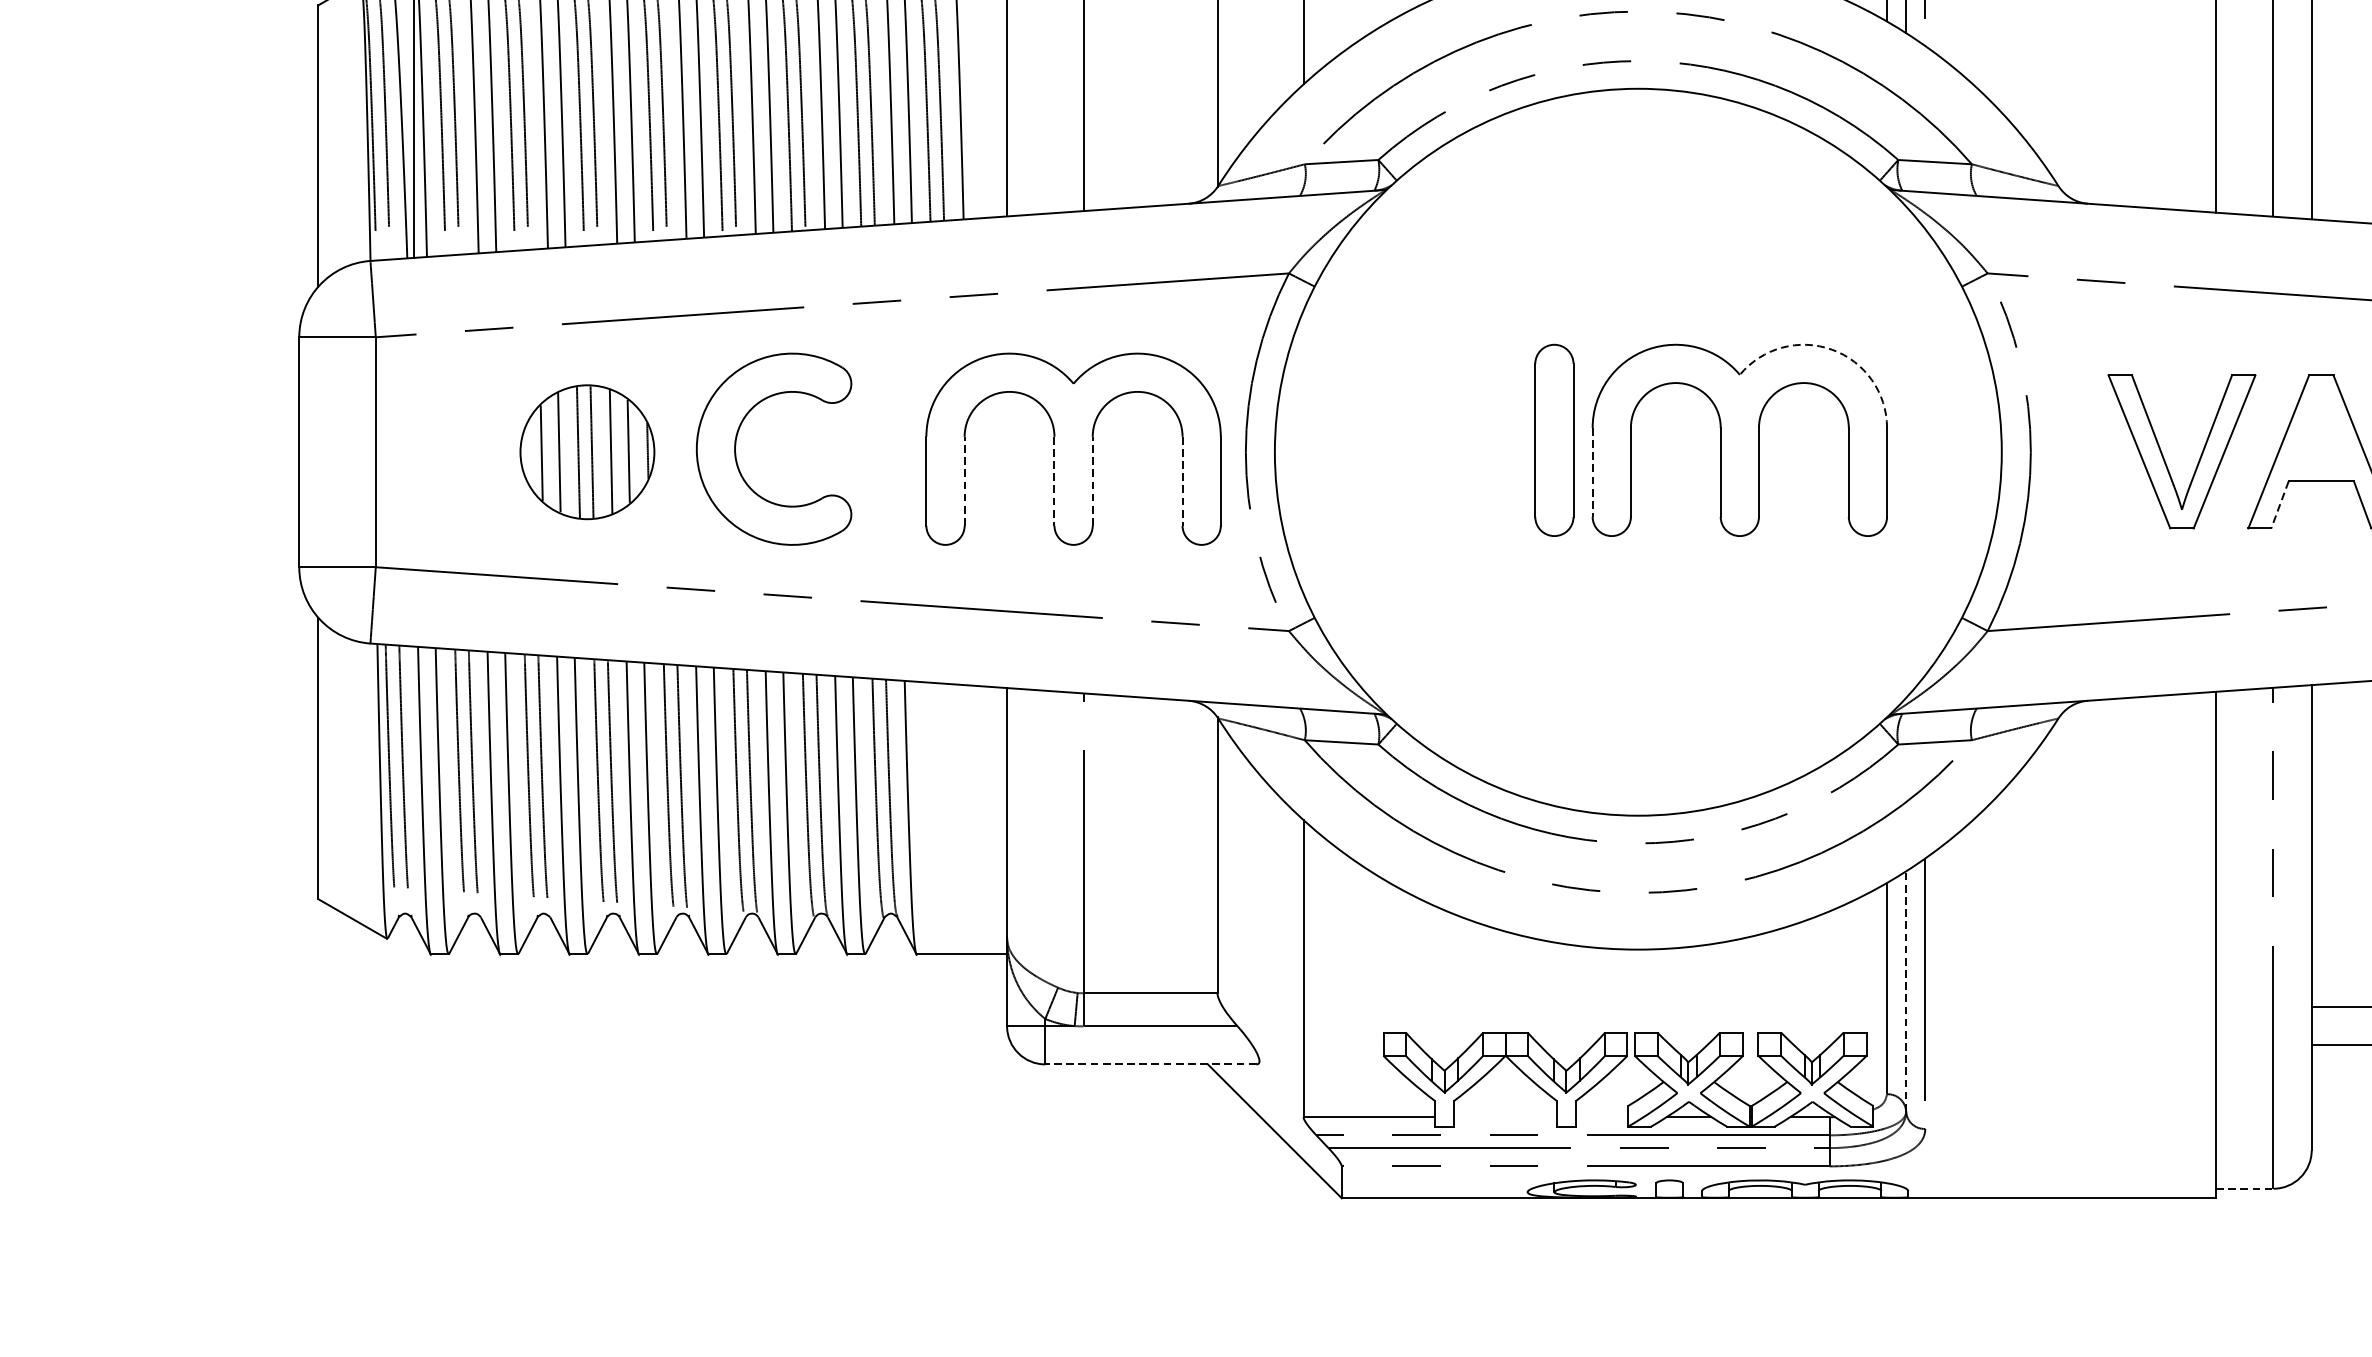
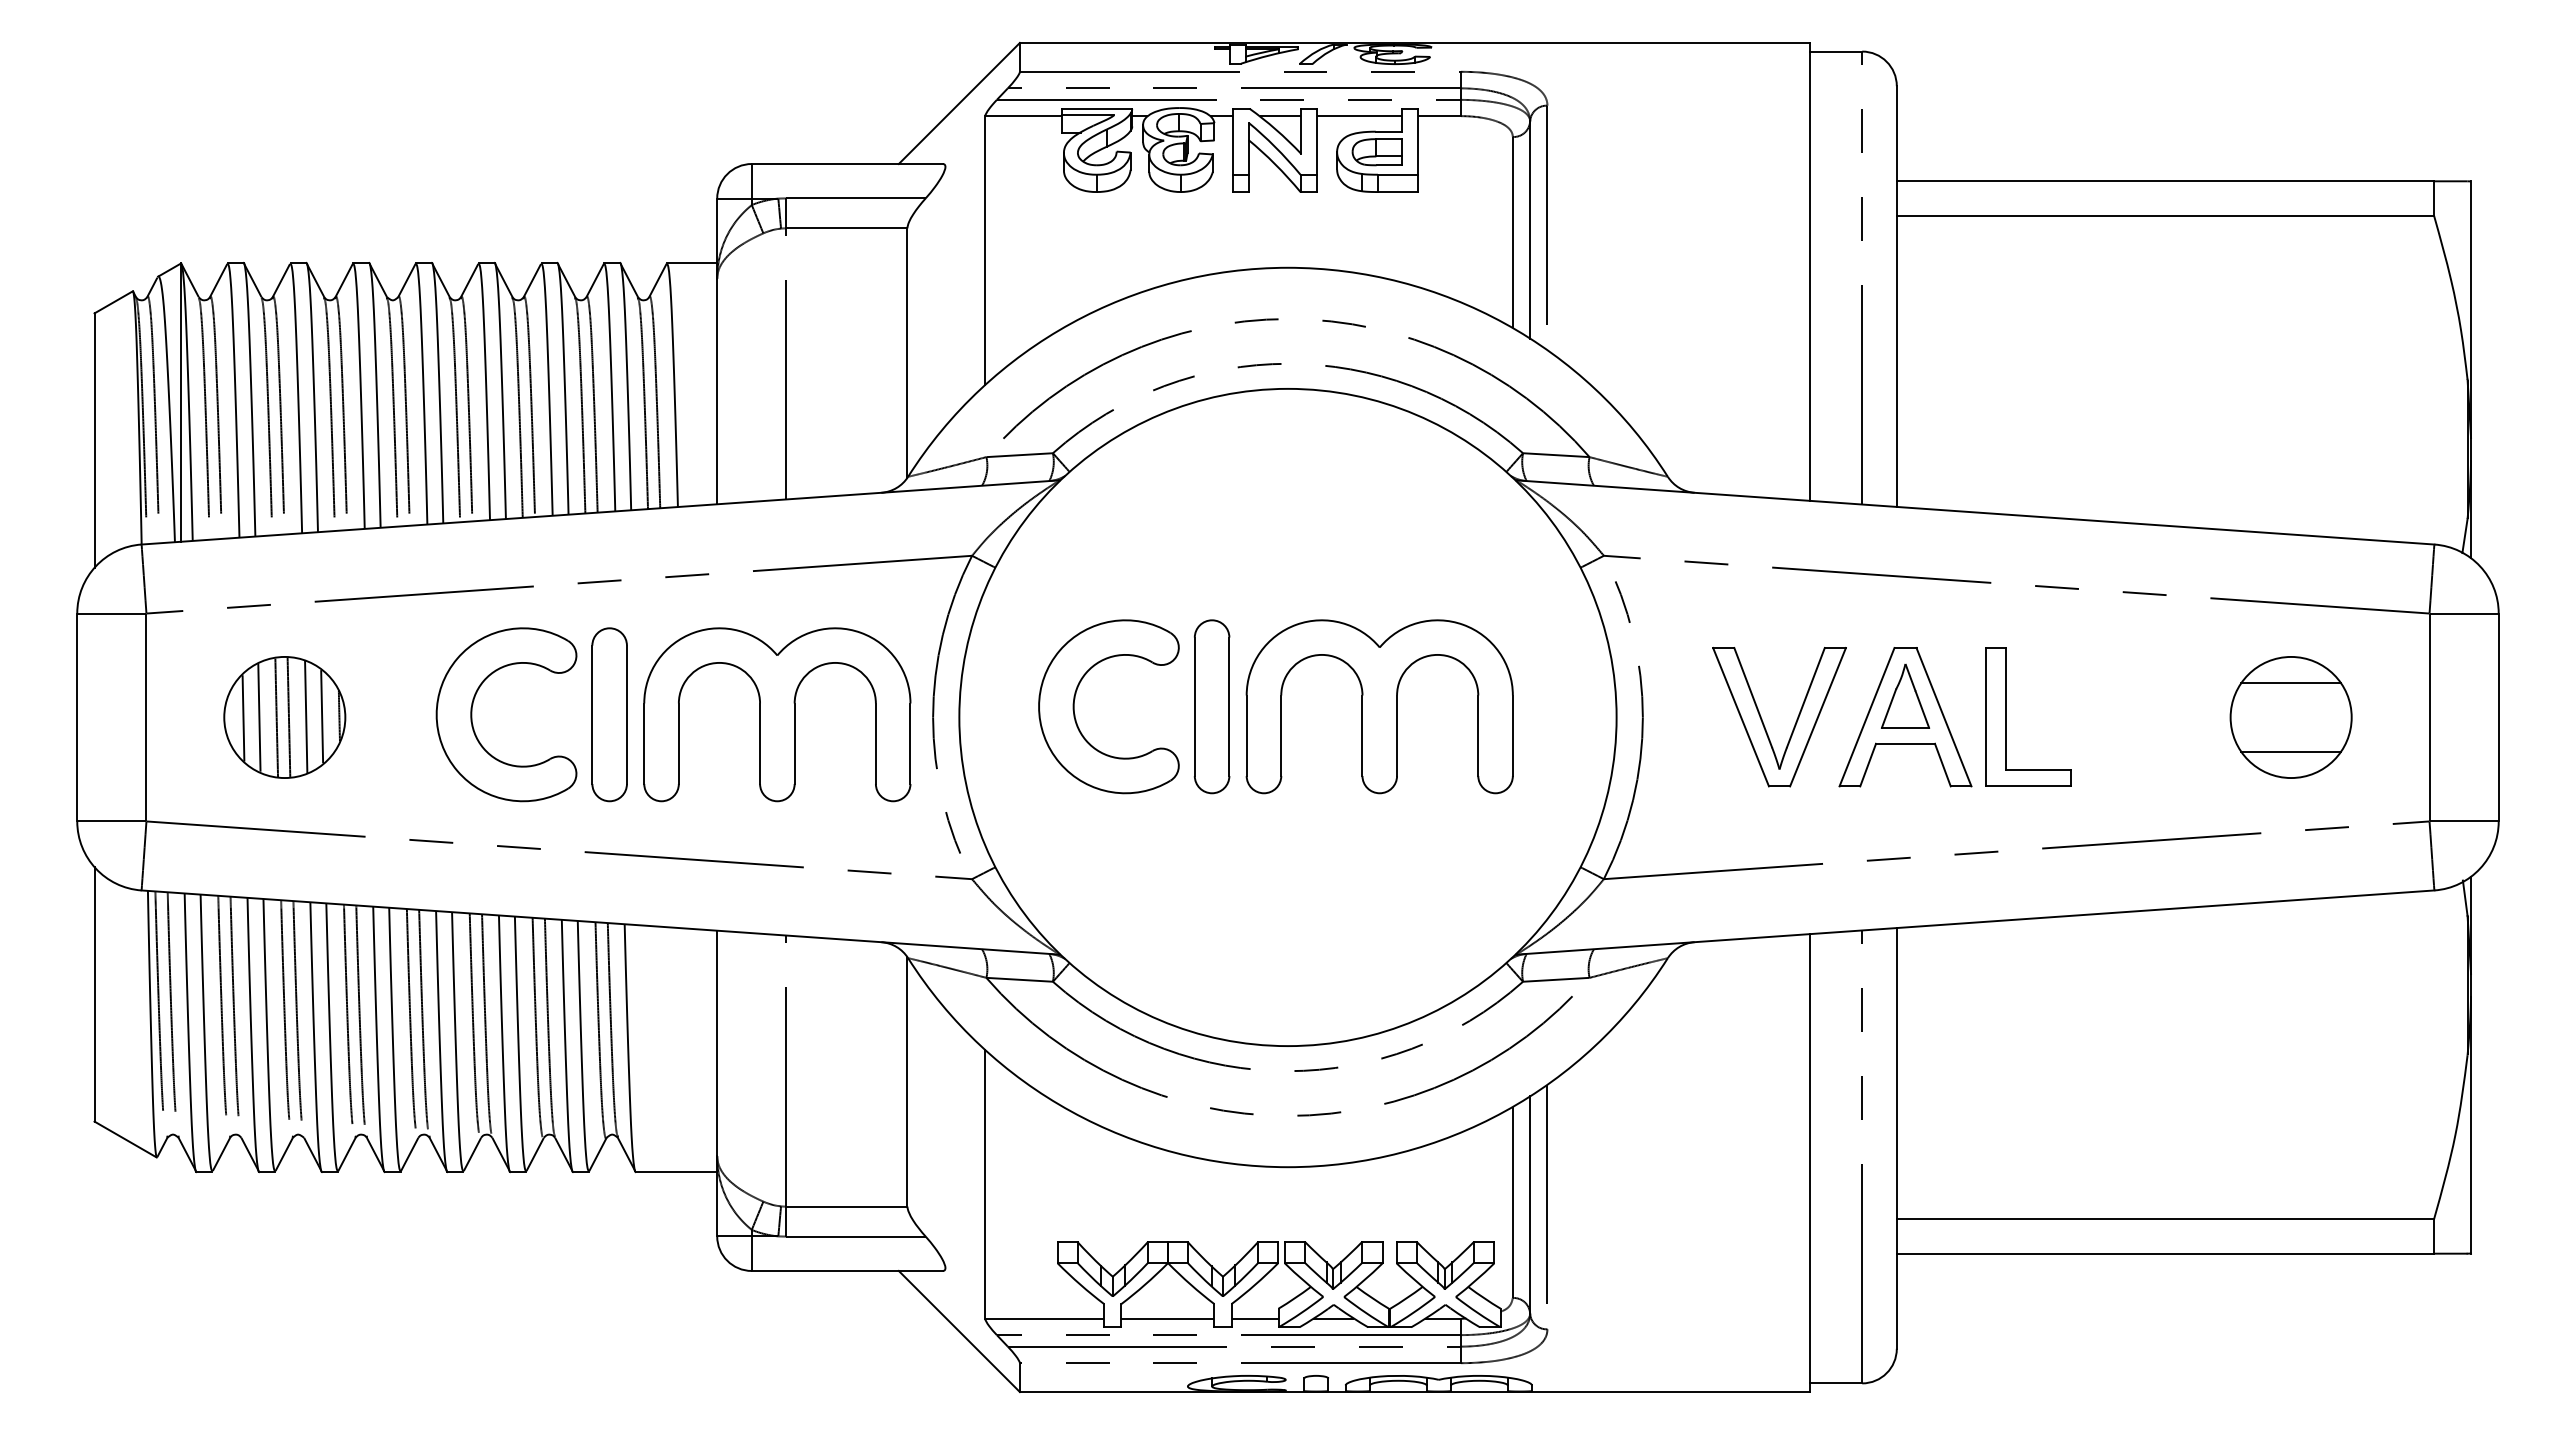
arc: (1832, 349) -> (1463, 624), dashed -> solid
part: (2321, 427) -> (1905, 695), added
part: (1403, 432) -> (1075, 699), added
part: (887, 448) -> (609, 714), added
part: (587, 452) -> (284, 717), moved
line: (1592, 473) -> (1246, 736), dashed -> solid
line: (964, 481) -> (678, 743), dashed -> solid
line: (1092, 481) -> (794, 743), dashed -> solid
line: (1054, 482) -> (760, 744), dashed -> solid
line: (1182, 482) -> (875, 744), dashed -> solid
line: (2280, 505) -> (1868, 765), dashed -> solid
line: (1906, 991) -> (1530, 1205), dashed -> solid
line: (1150, 1063) -> (846, 1270), dashed -> solid
line: (1505, 1116) -> (1167, 1318), added
line: (1601, 1116) -> (1254, 1318), added
line: (2244, 1188) -> (1836, 1383), dashed -> solid

